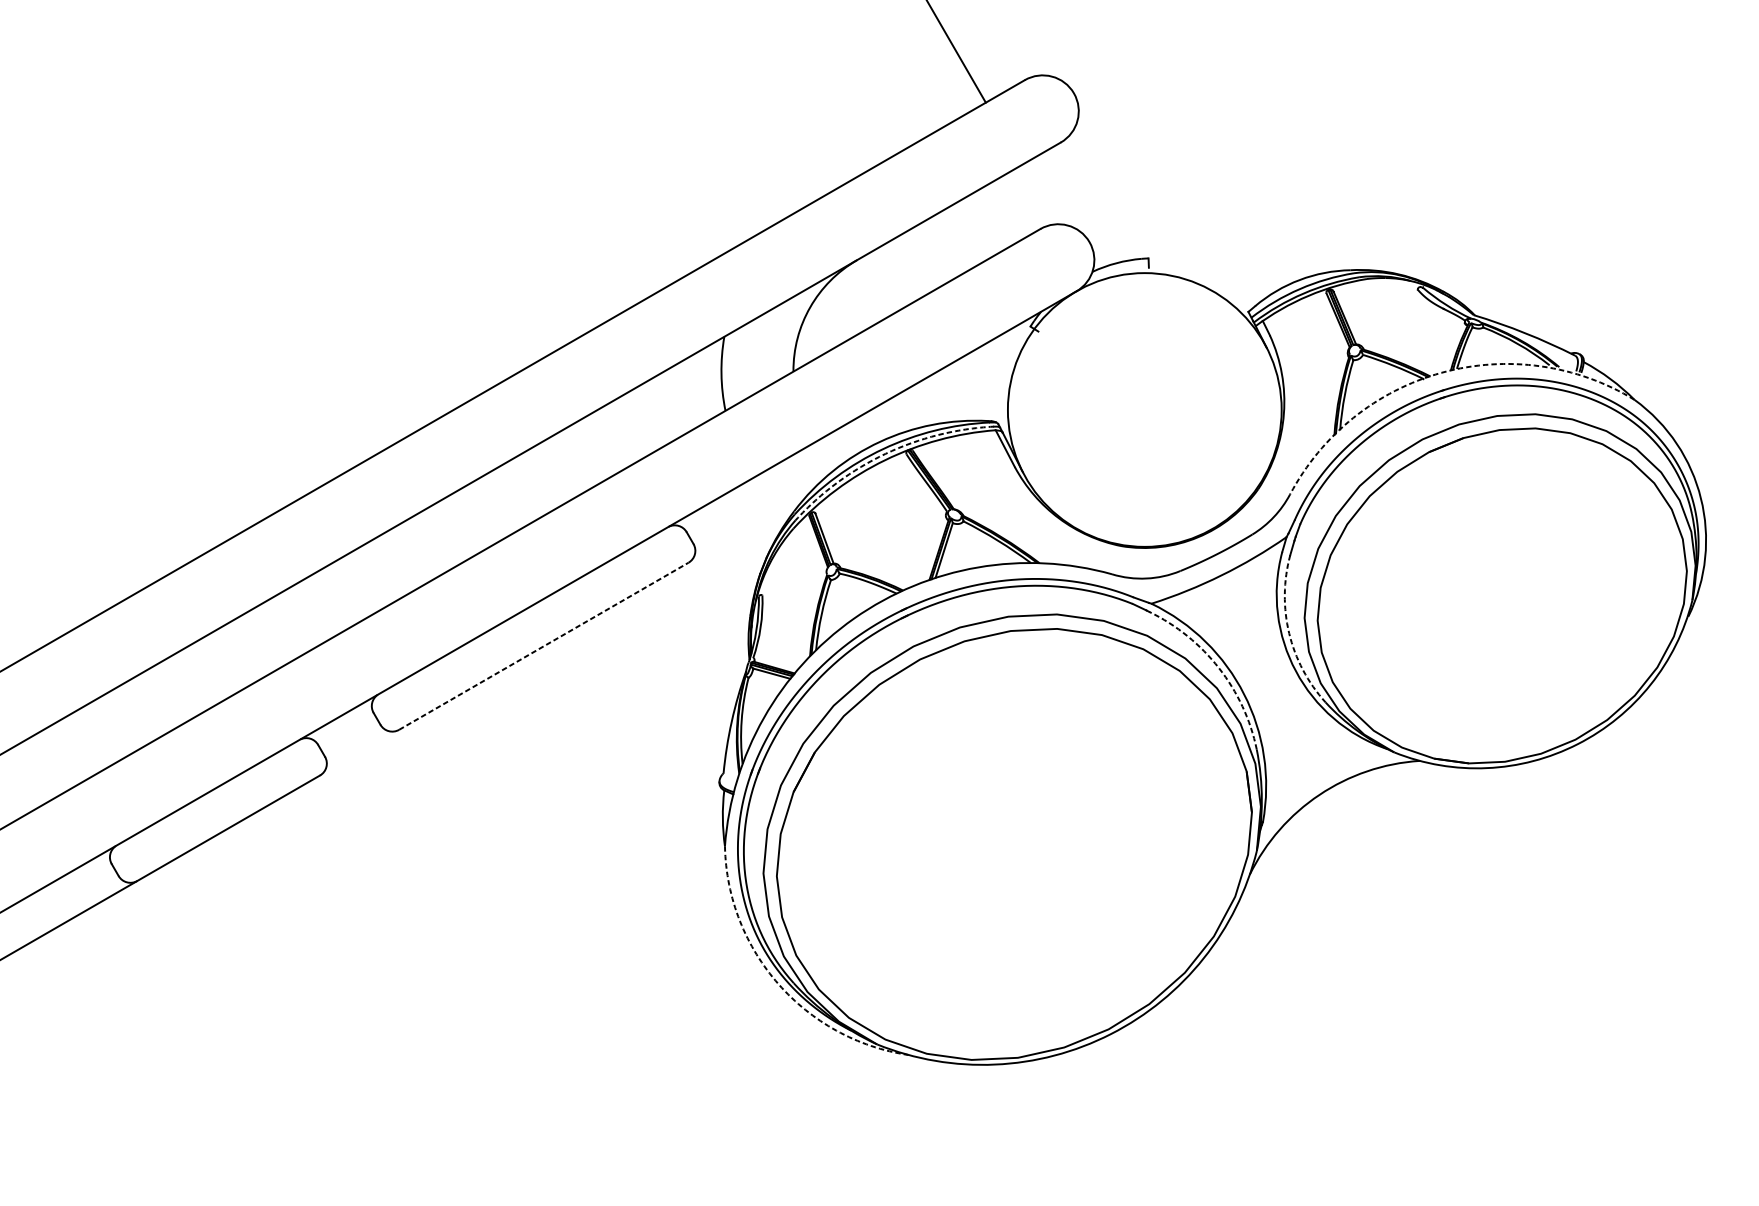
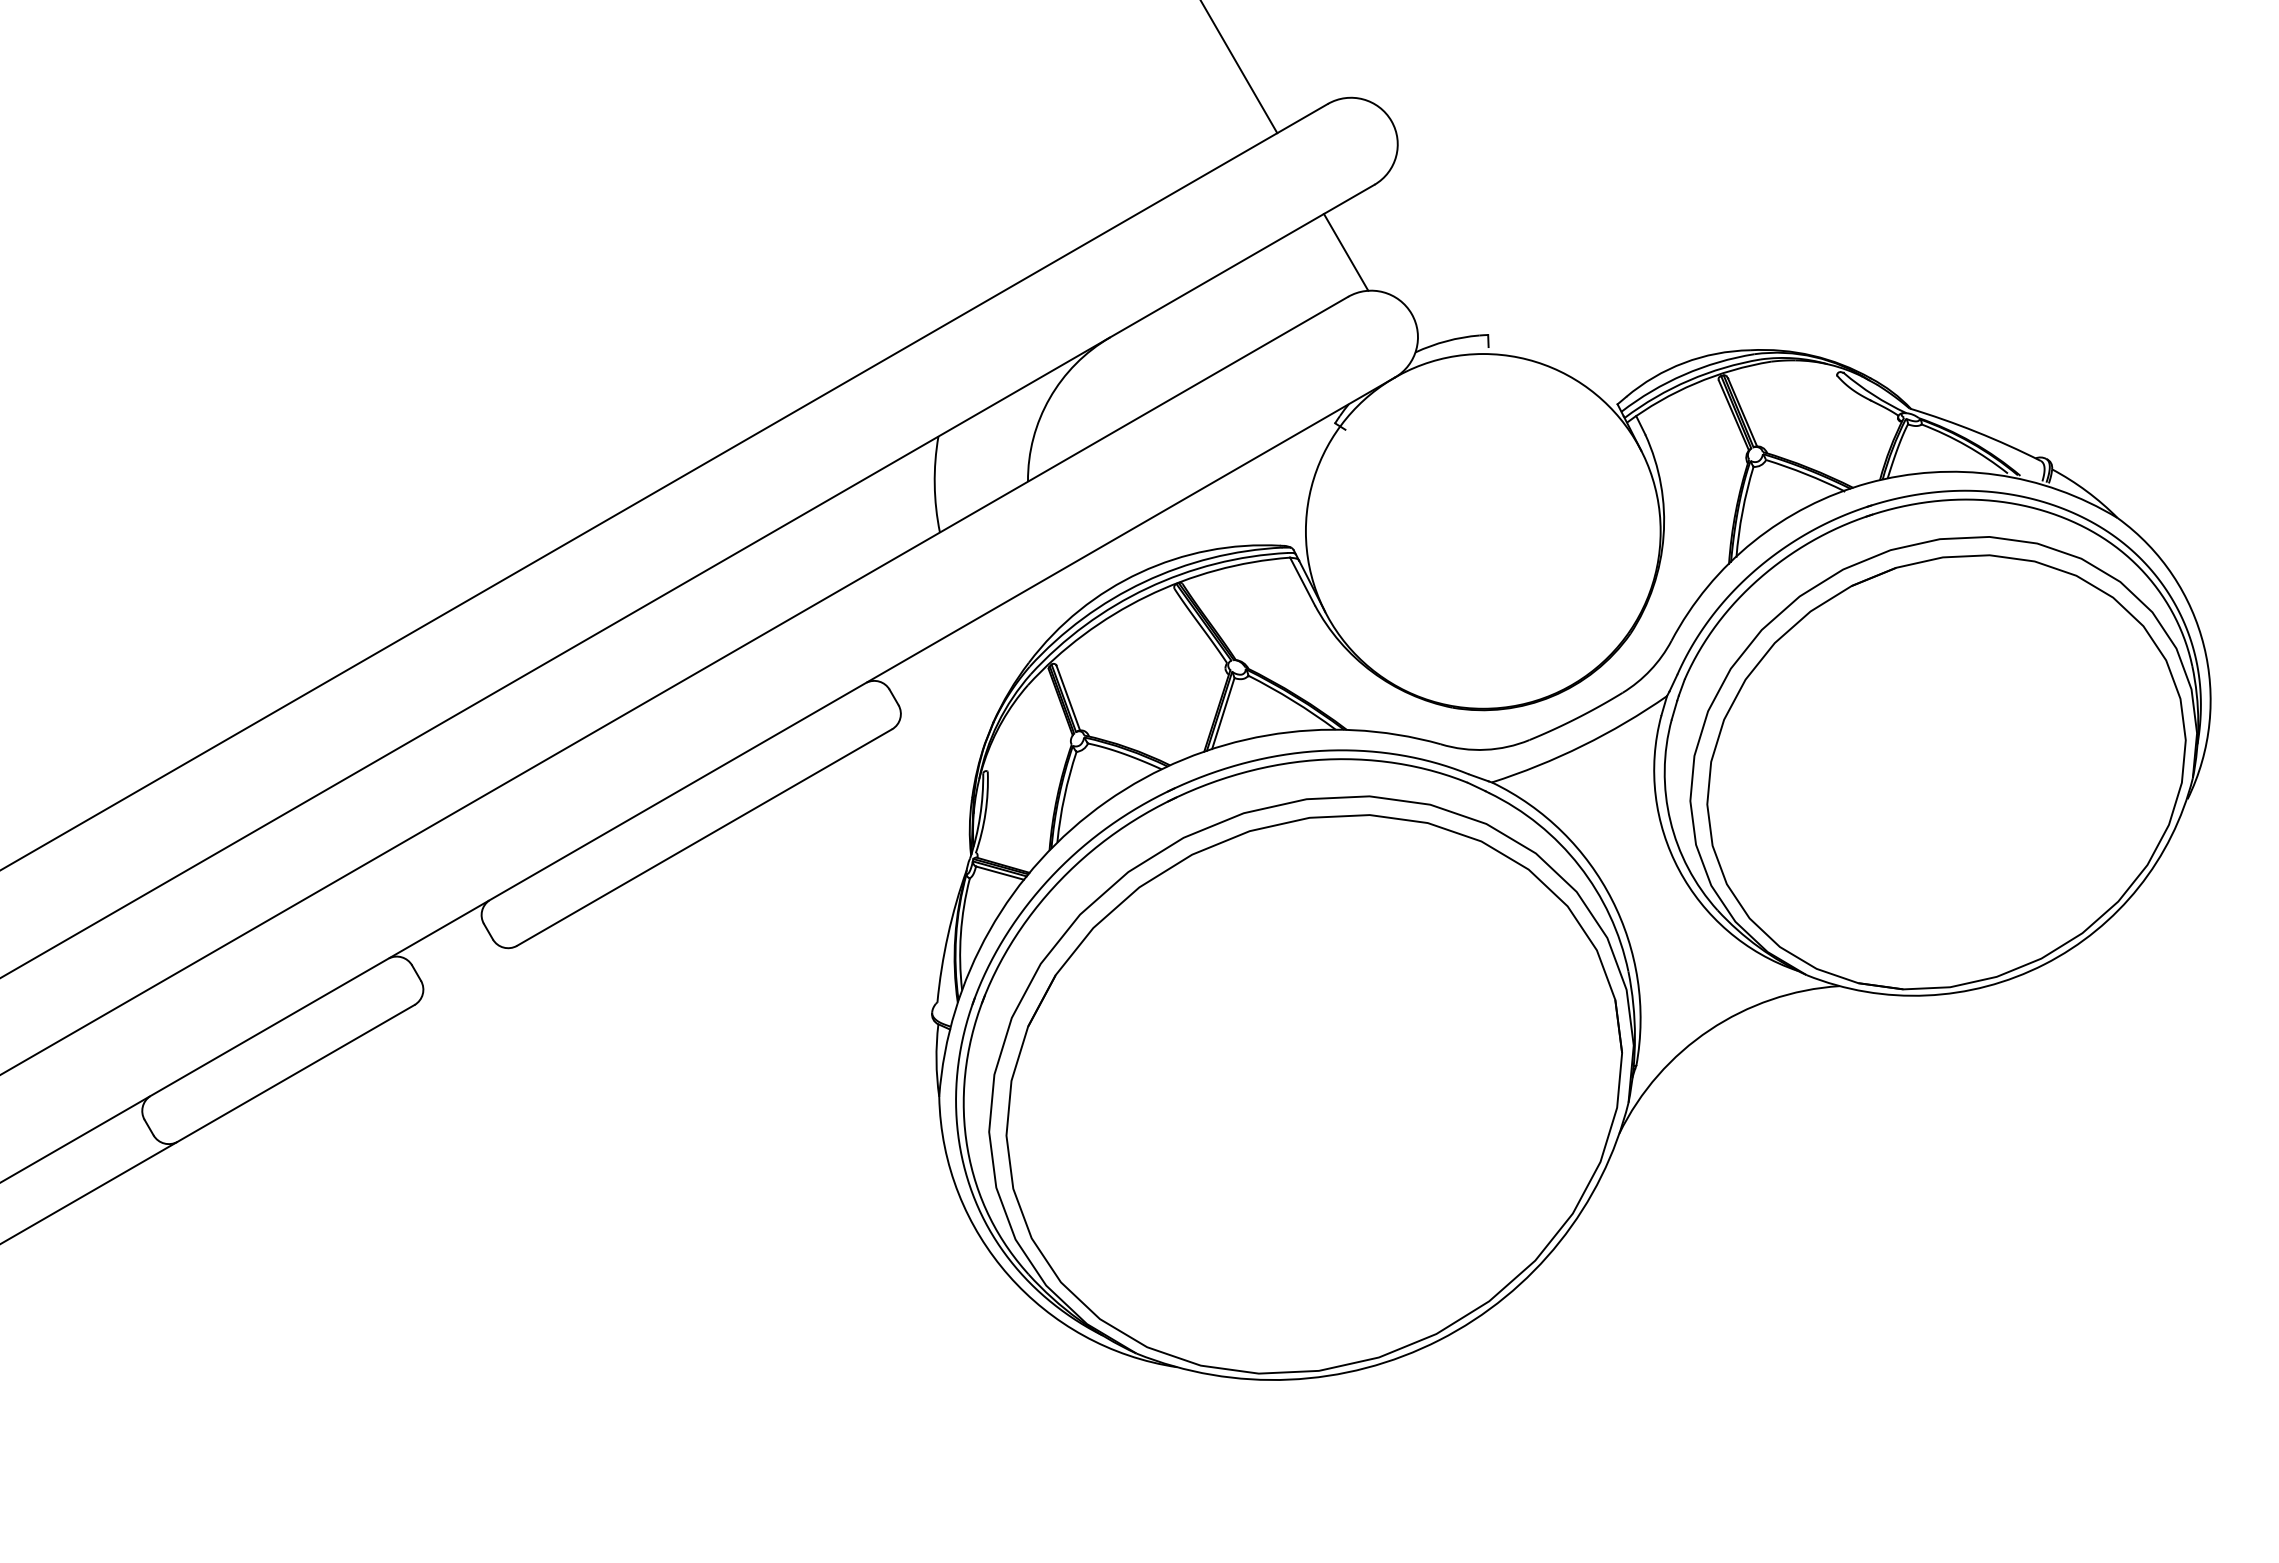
line: (1038, 193) -> (1345, 251), added
arc: (1442, 373) -> (1868, 483), dashed -> solid
arc: (885, 454) -> (1147, 588), dashed -> solid
arc: (1289, 633) -> (1670, 820), dashed -> solid
line: (544, 646) -> (705, 837), dashed -> solid
arc: (1219, 667) -> (1579, 865), dashed -> solid
arc: (778, 984) -> (1008, 1275), dashed -> solid

